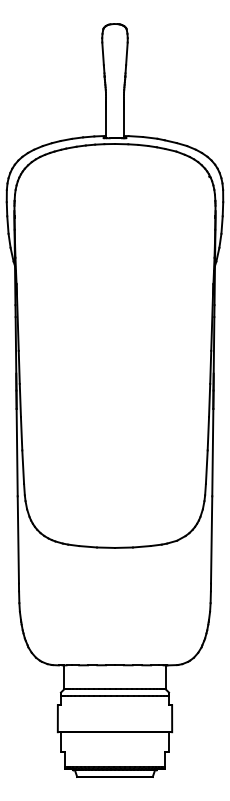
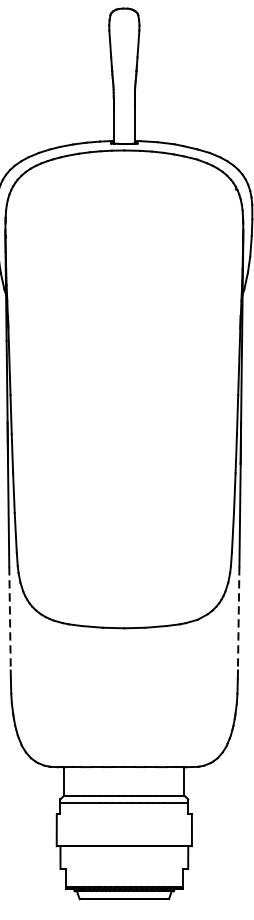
line: (18, 539) -> (10, 618), solid -> dashed
line: (211, 539) -> (238, 618), solid -> dashed

